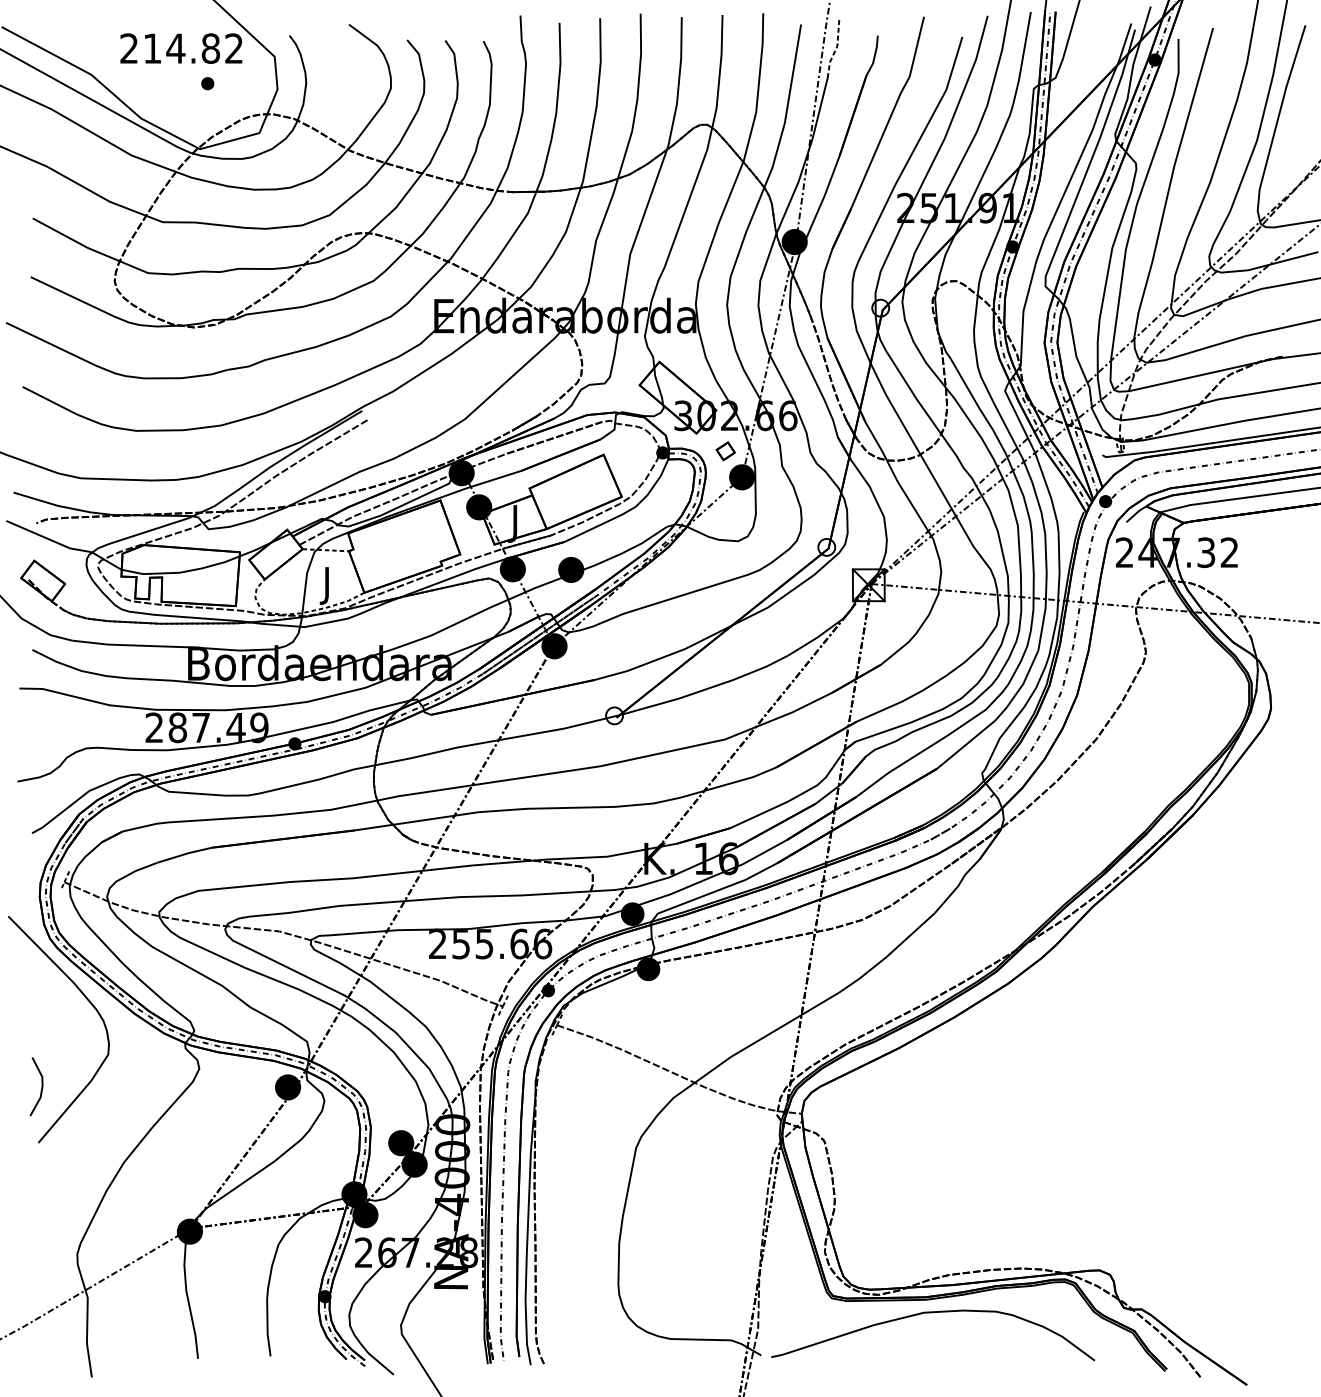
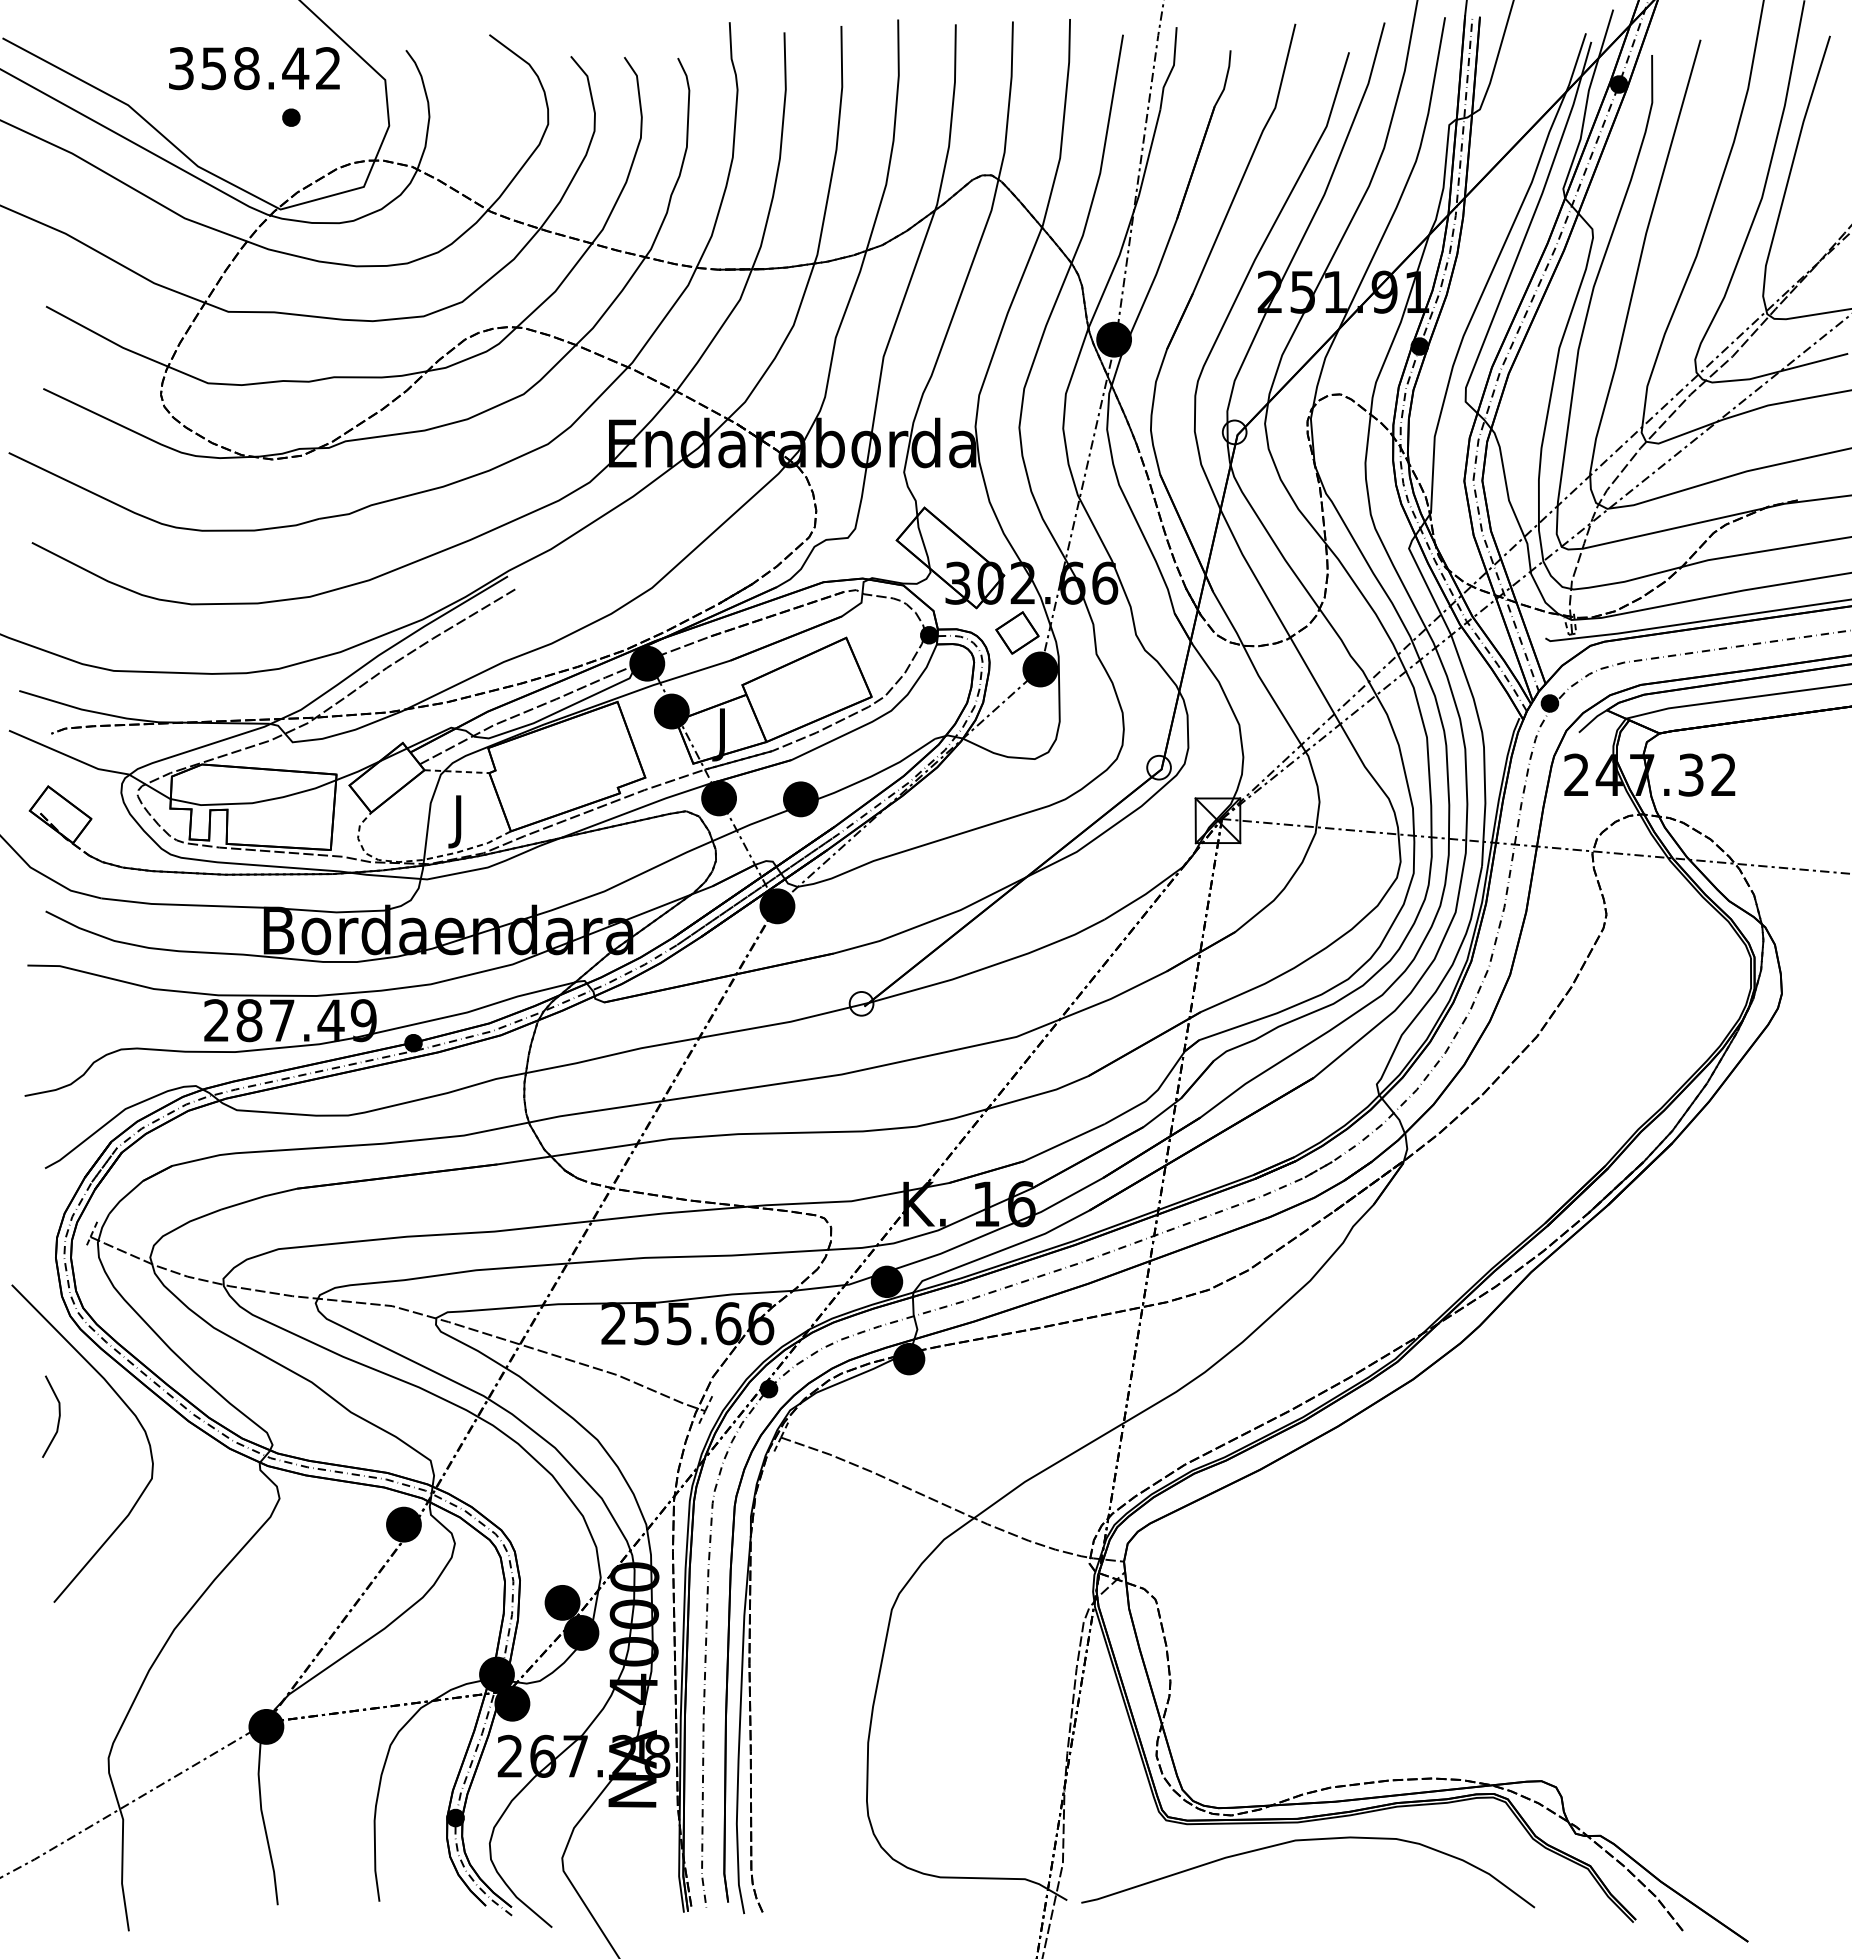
text: (170, 48) -> (239, 68), 214.82 -> 358.42
line: (836, 48) -> (1172, 68), dashed -> solid
part: (725, 450) -> (1017, 632), size x1.67
line: (41, 1086) -> (58, 1416), moved

